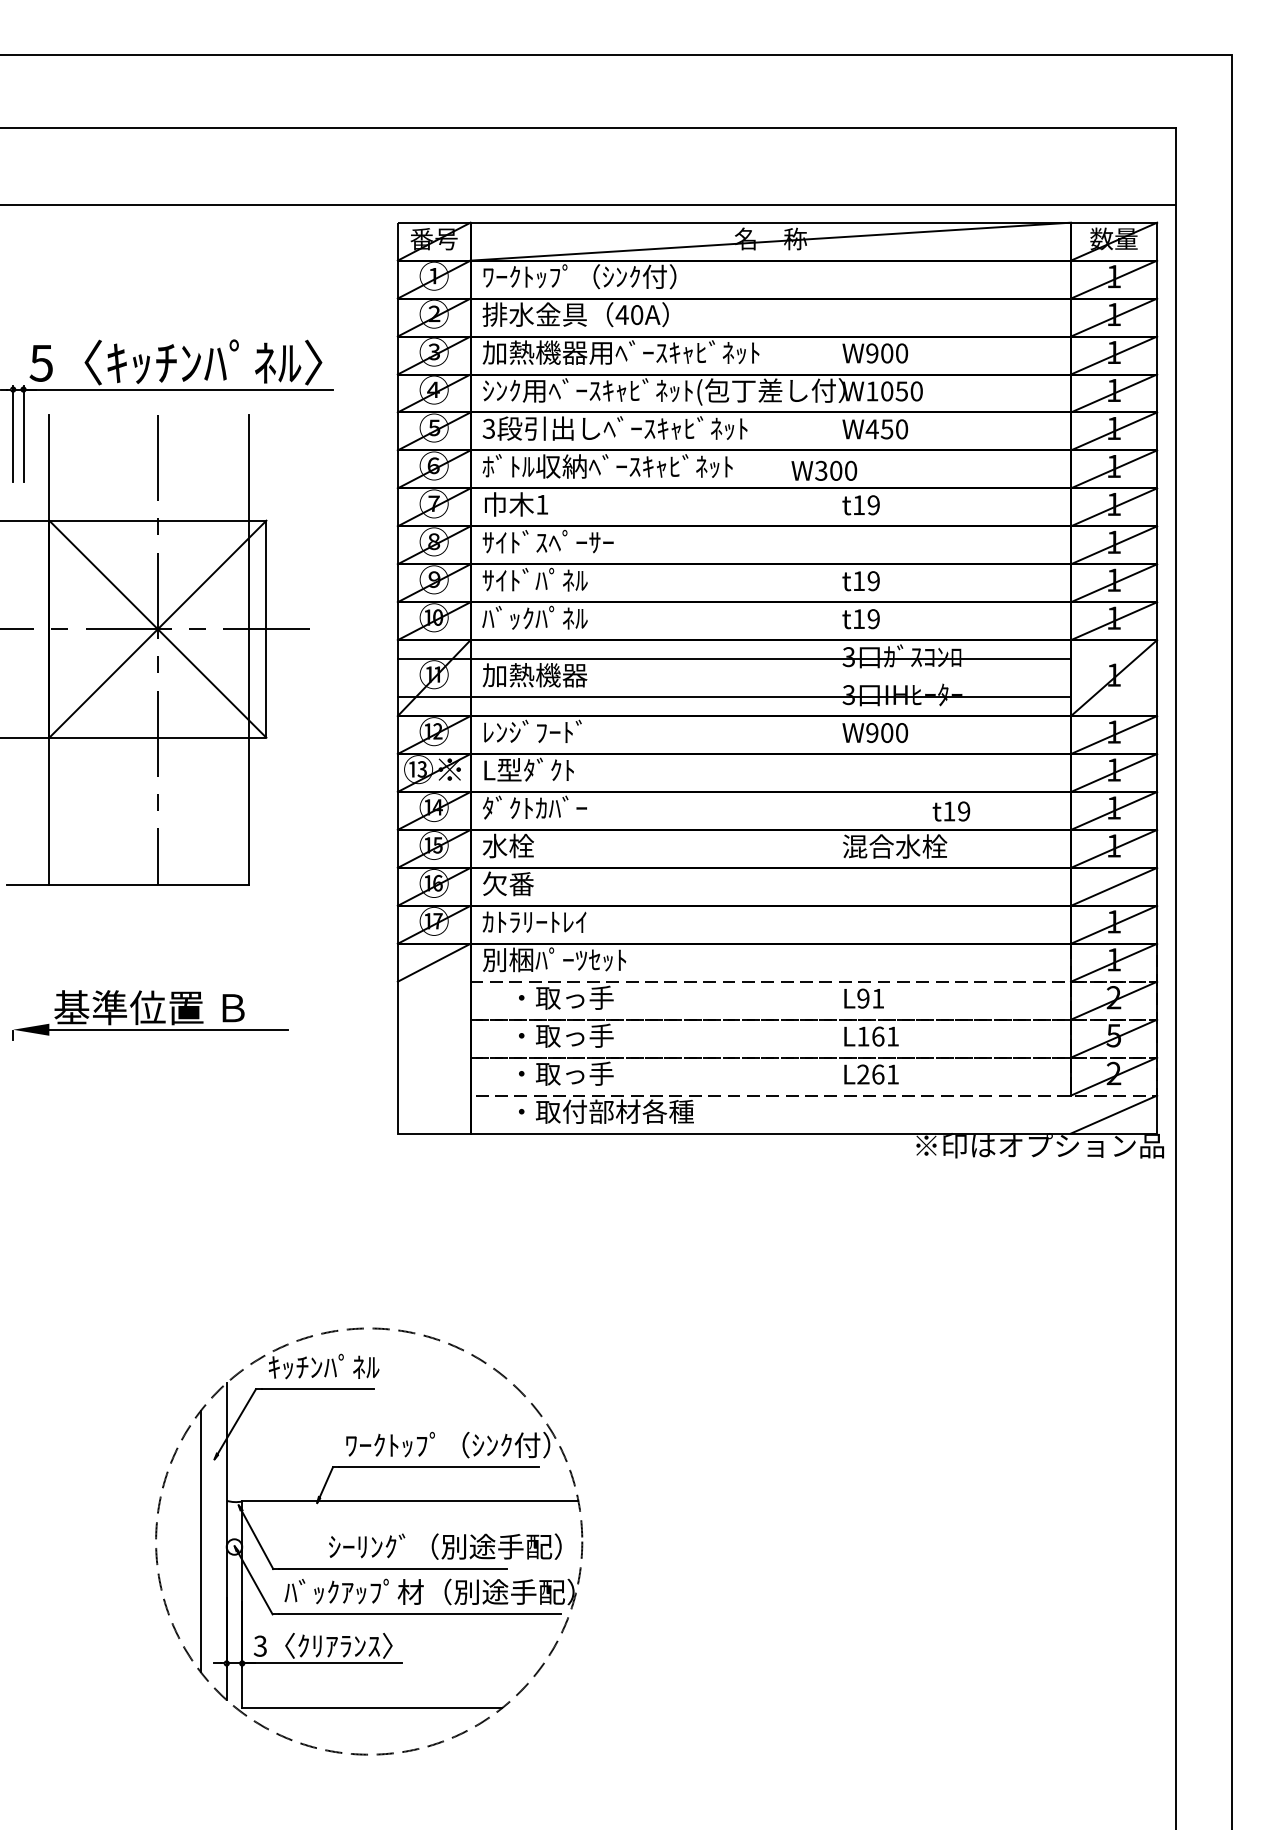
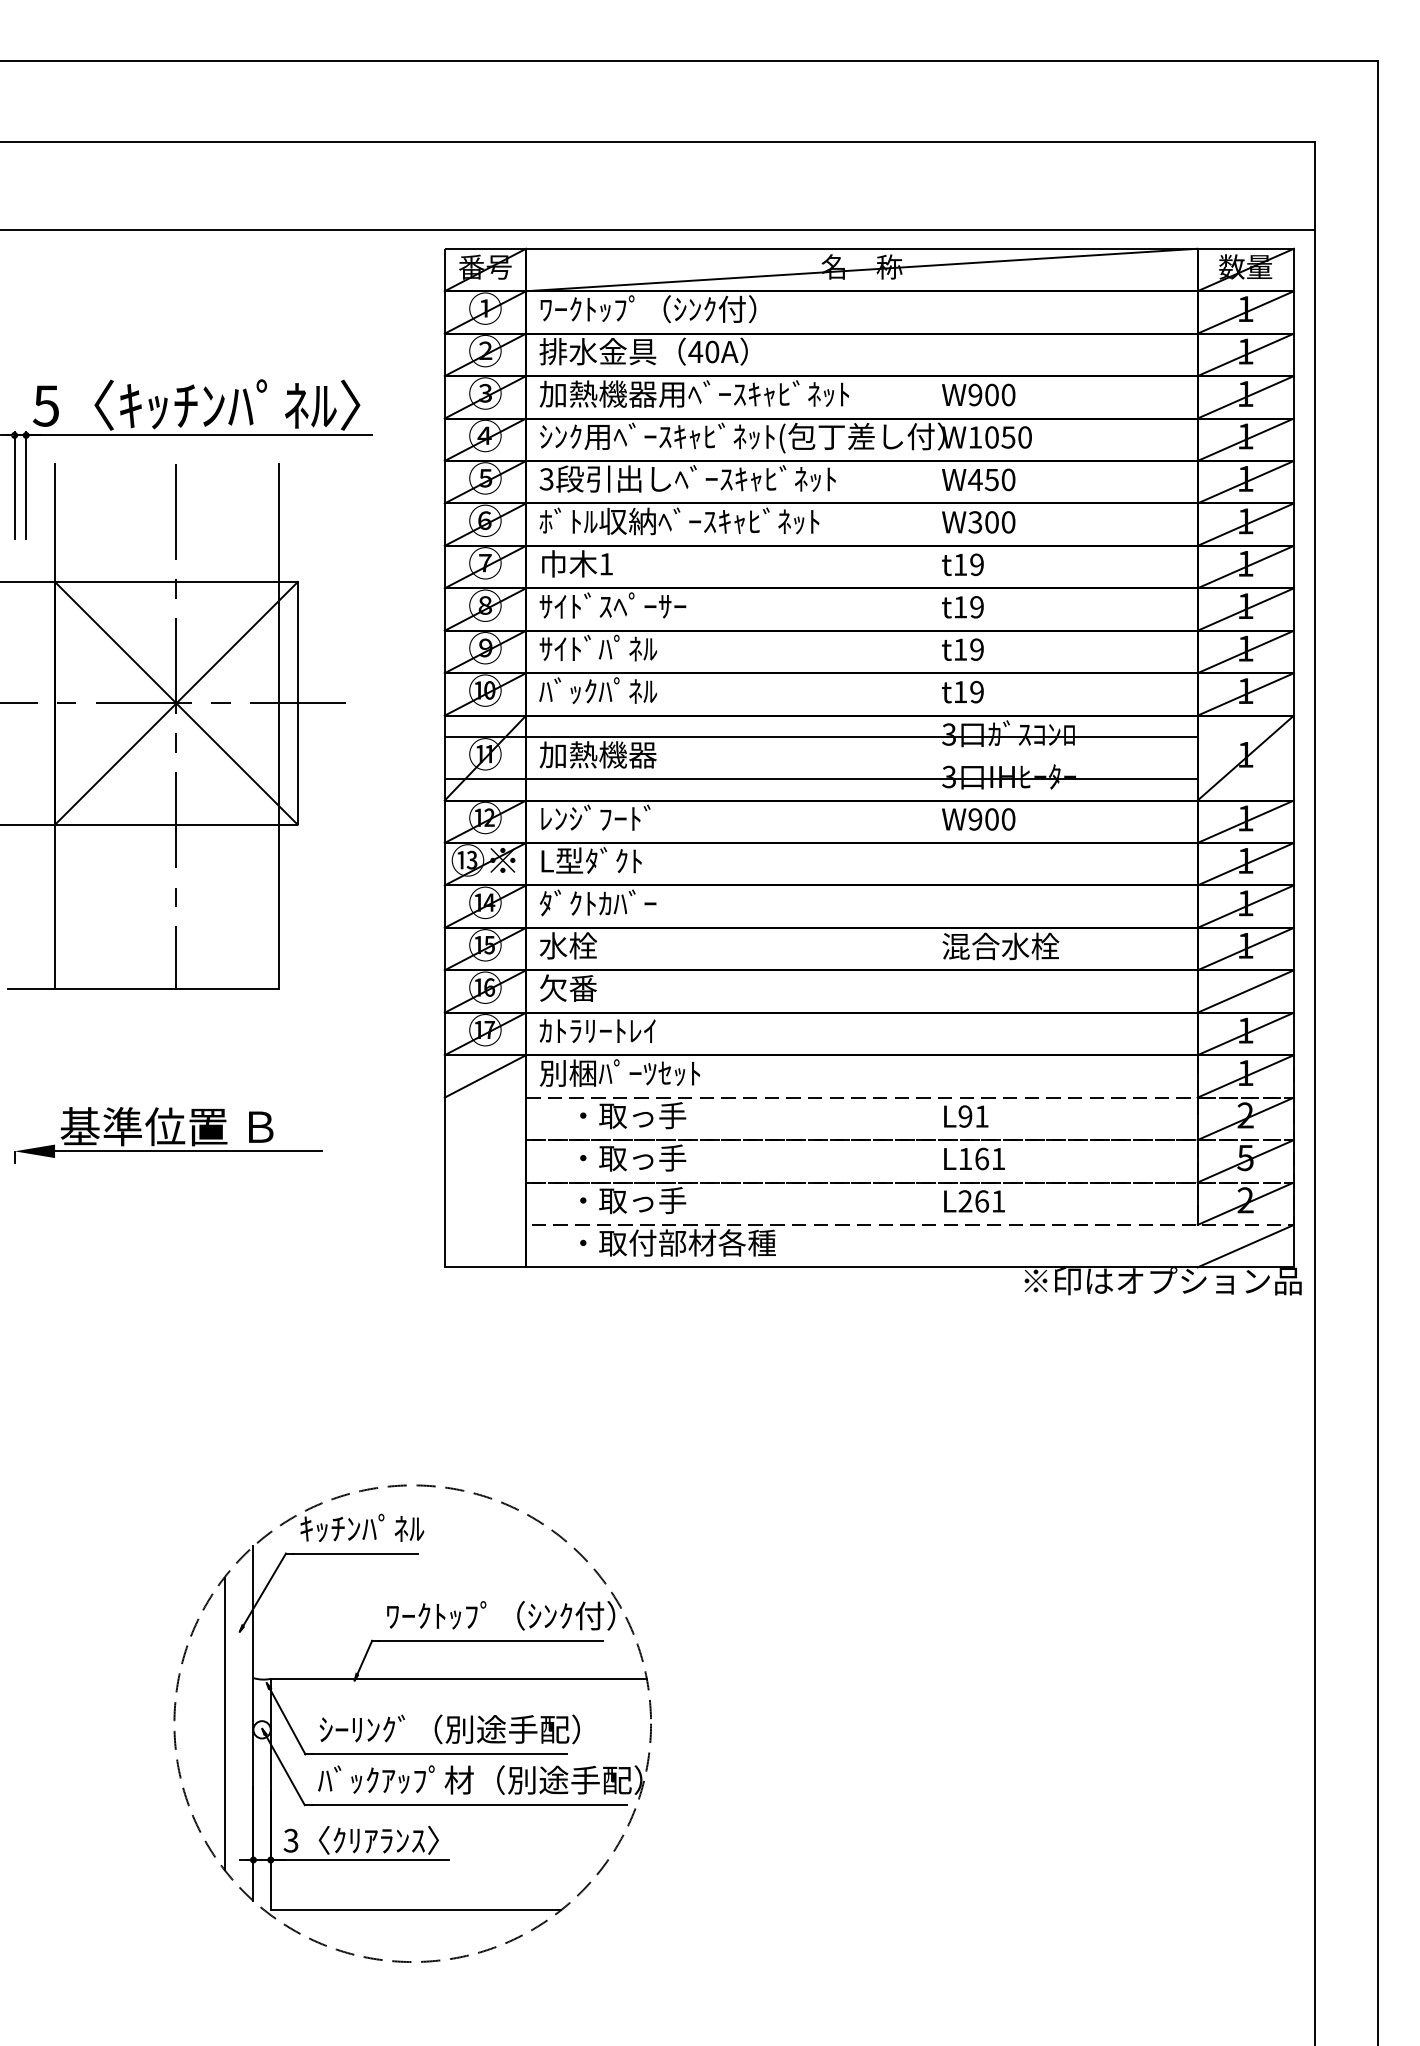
text: (824, 471) -> (978, 522), moved
text: (951, 811) -> (962, 607), moved
text: (444, 1546) -> (449, 1729), moved

